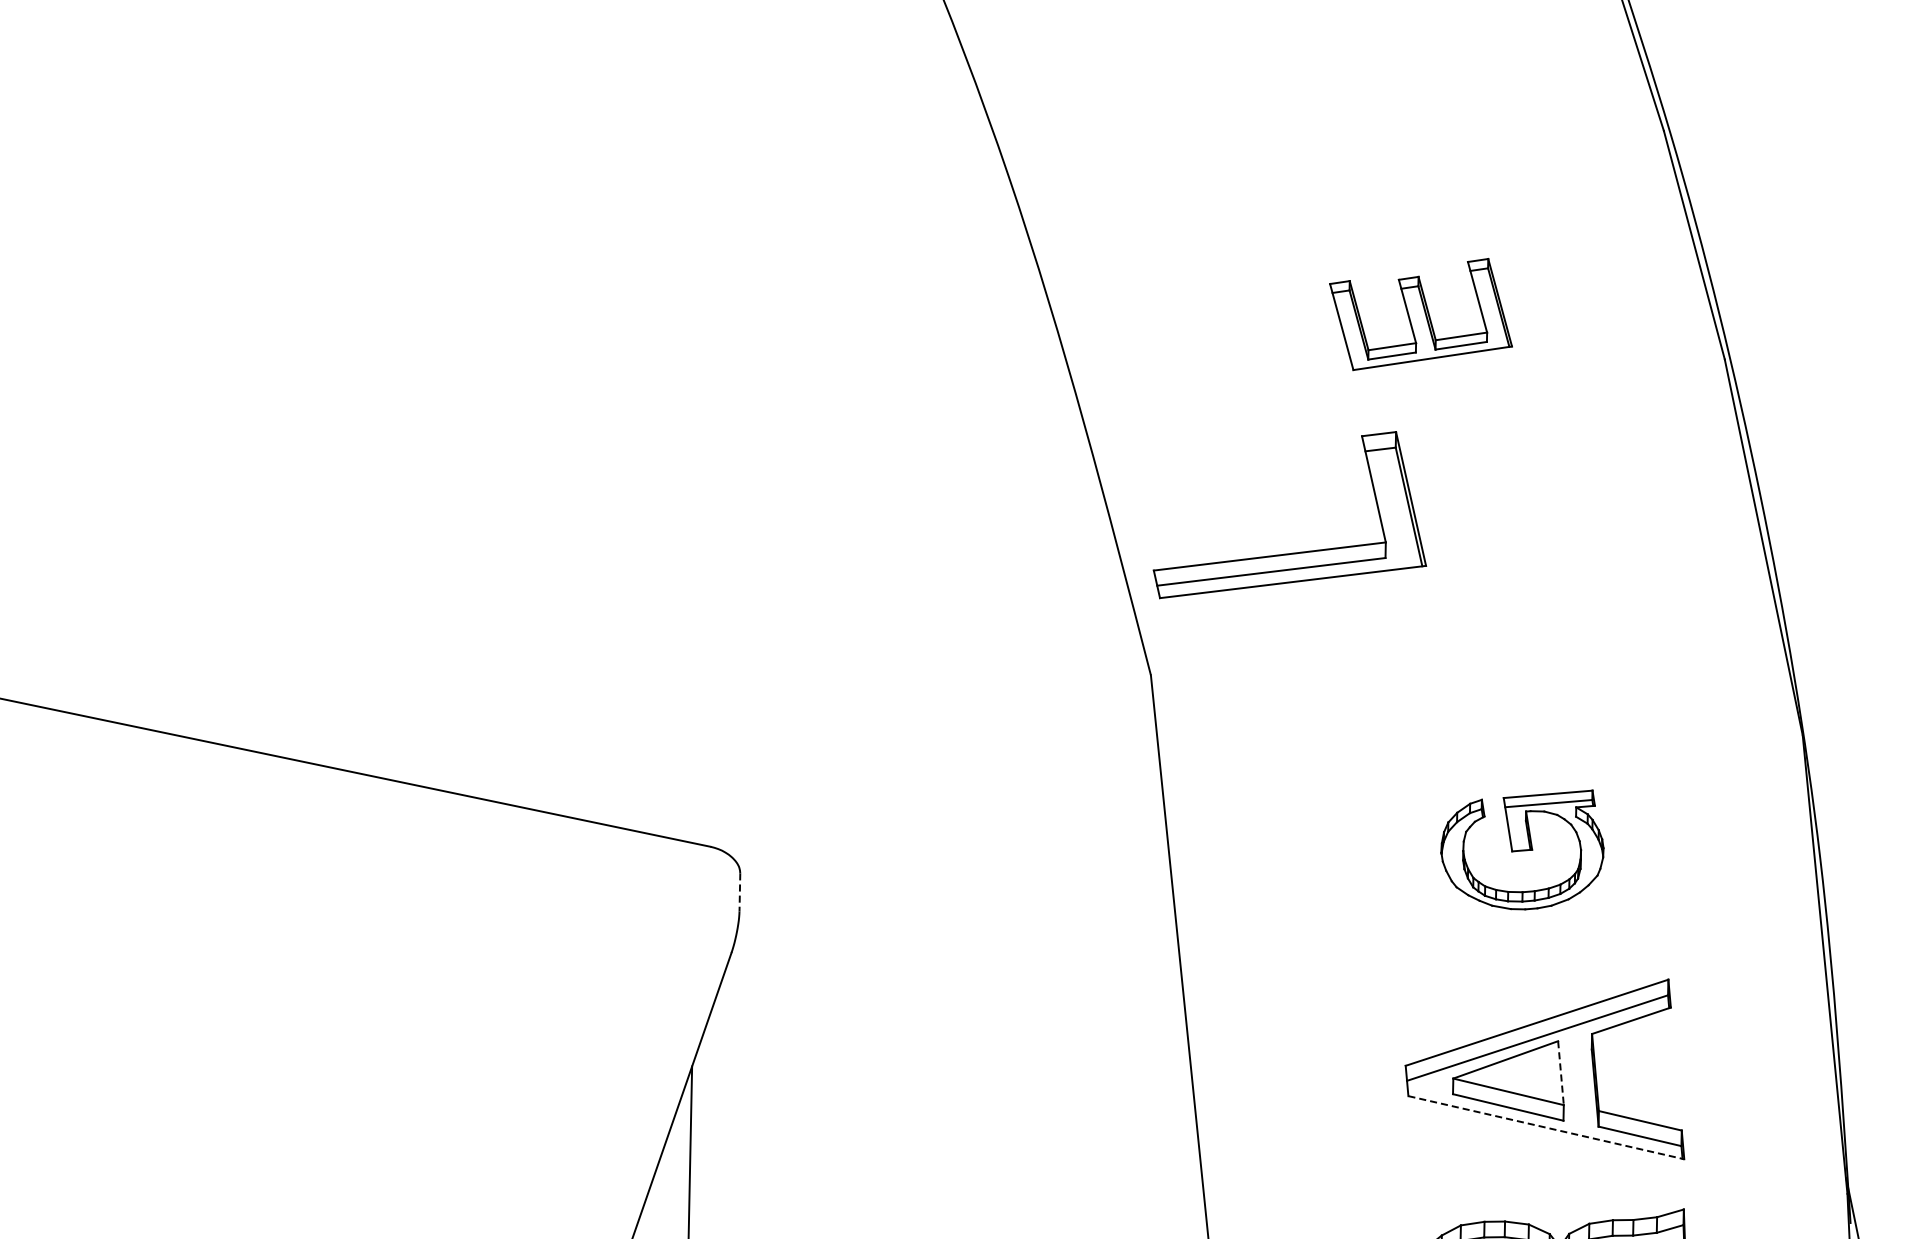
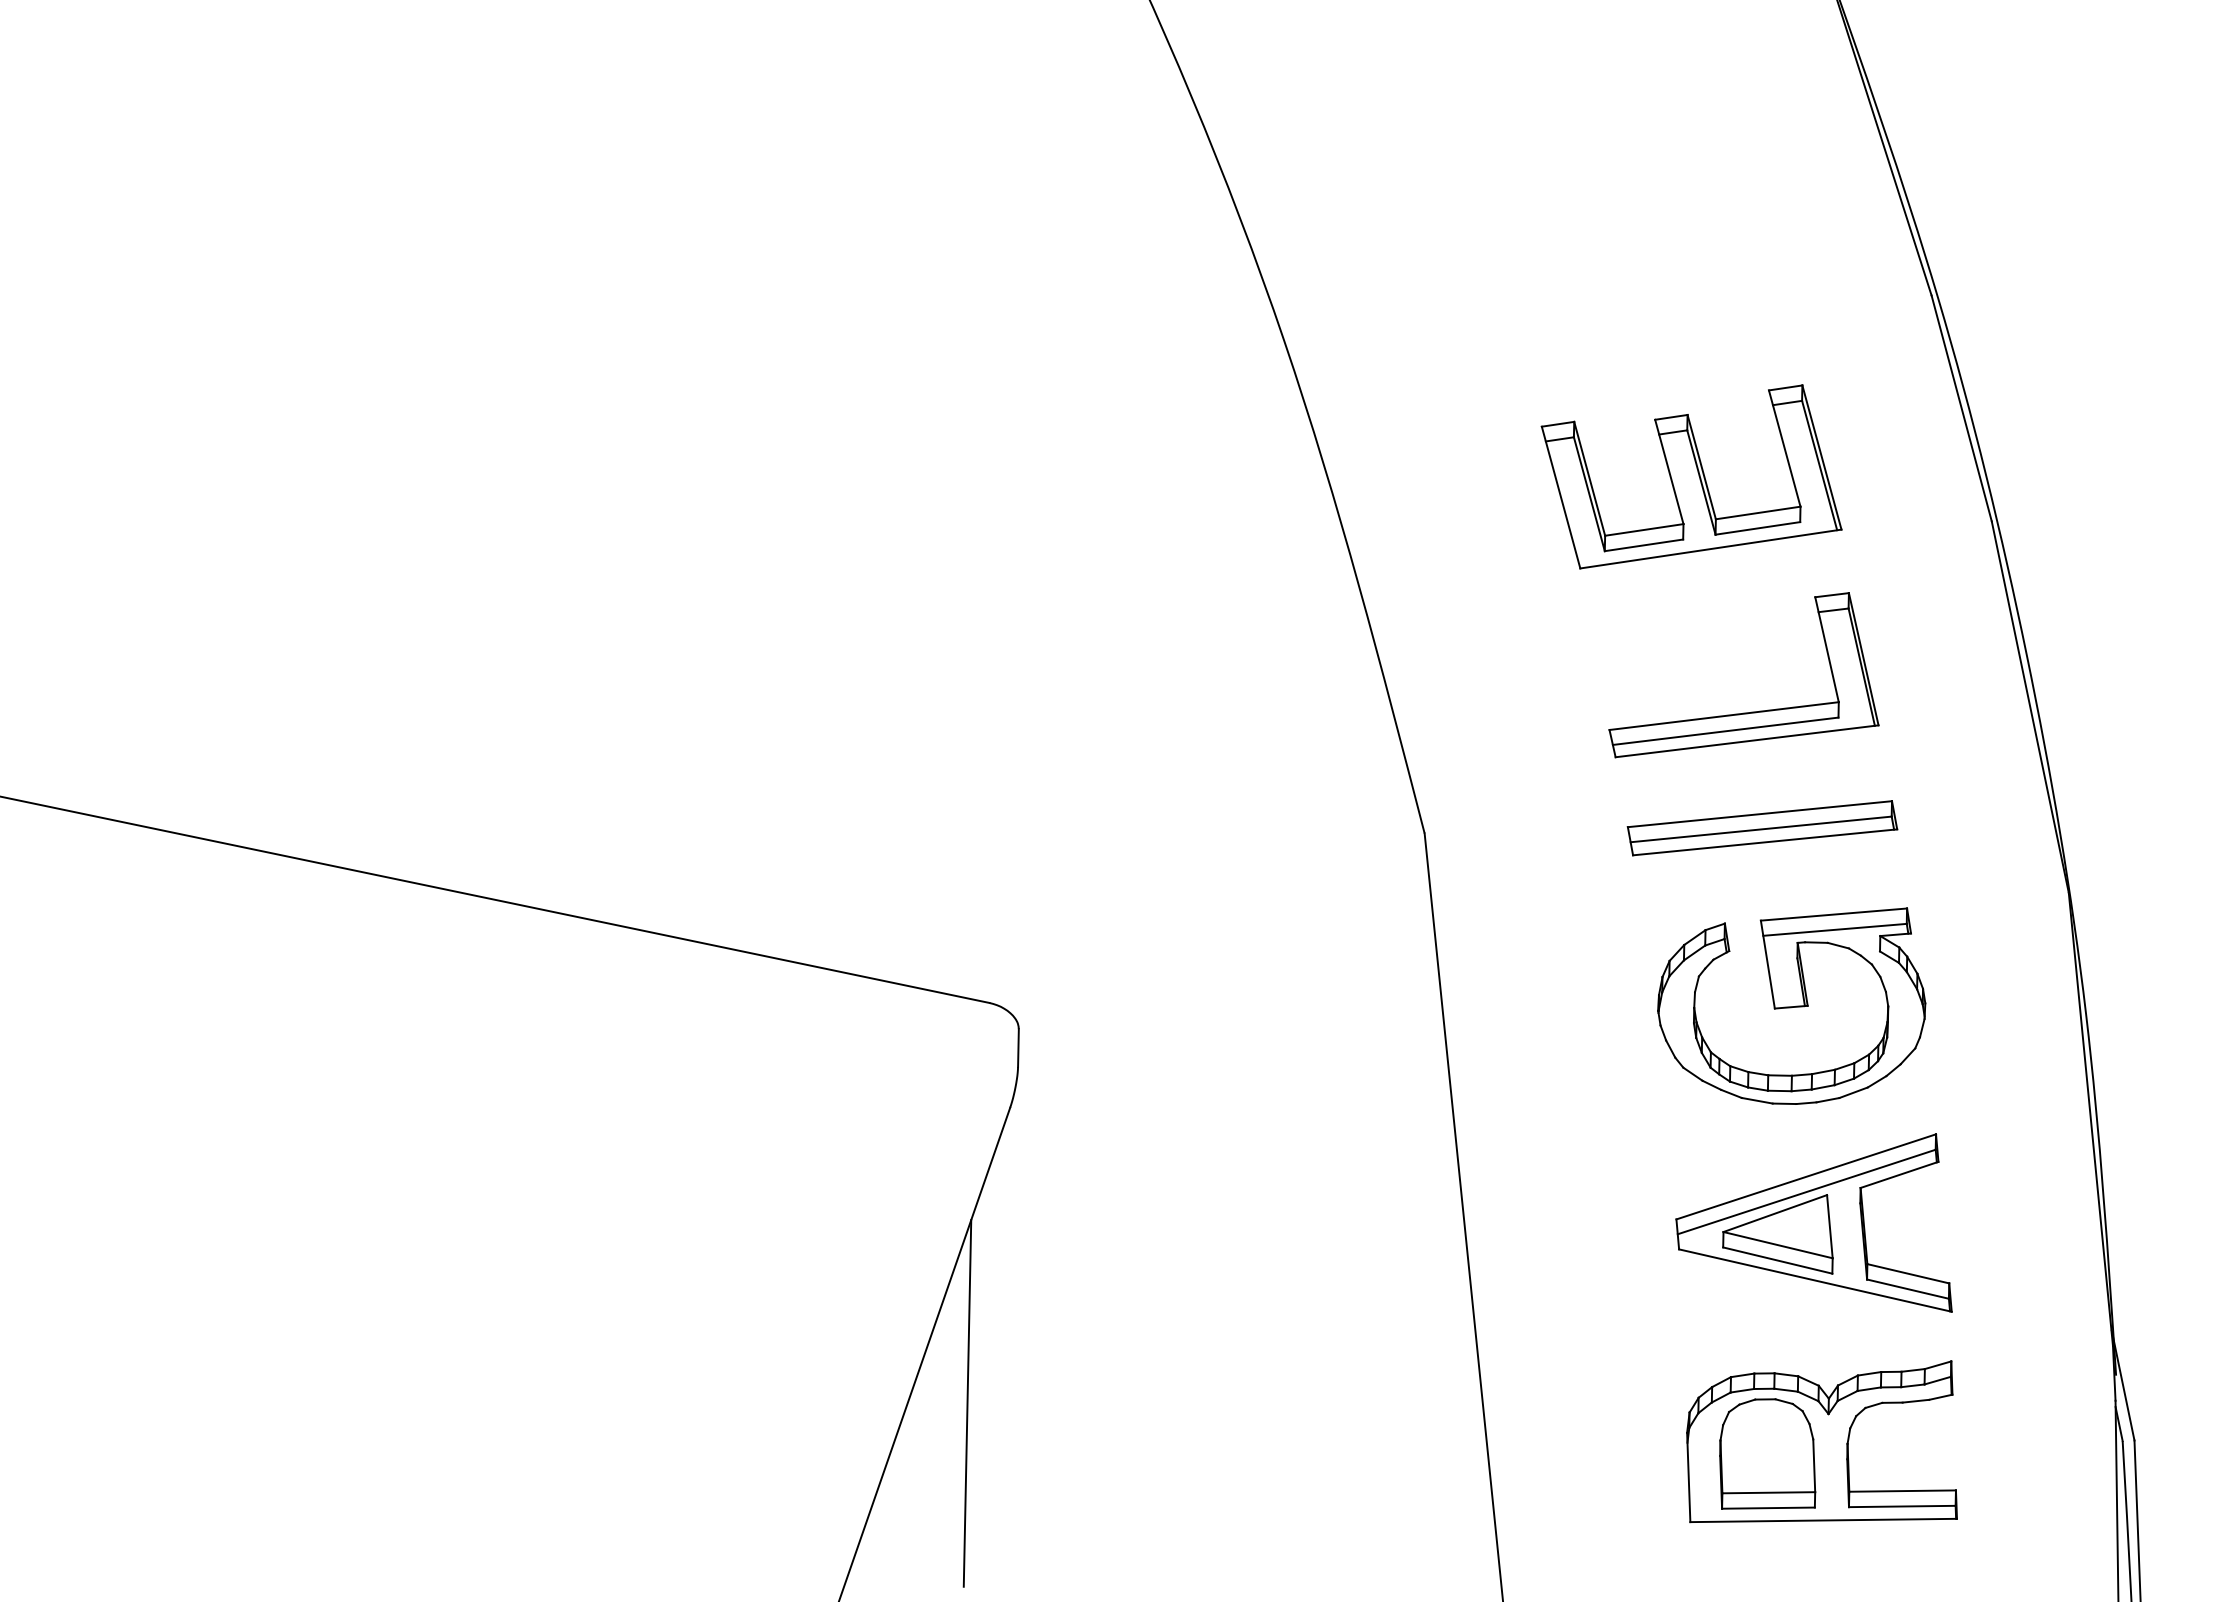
part: (1420, 314) -> (1691, 476), size x1.67
part: (1297, 551) -> (1751, 711), moved
part: (1492, 670) -> (1762, 828), added
part: (1522, 849) -> (1791, 1005), size x1.67
line: (739, 892) -> (1018, 1048), dashed -> solid
line: (1560, 1072) -> (1829, 1226), dashed -> solid
line: (1546, 1127) -> (1815, 1280), dashed -> solid

